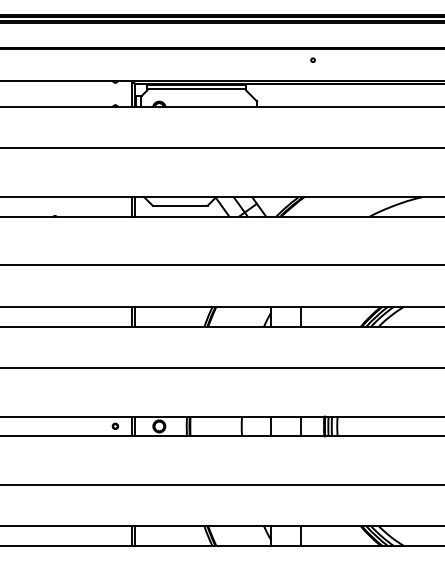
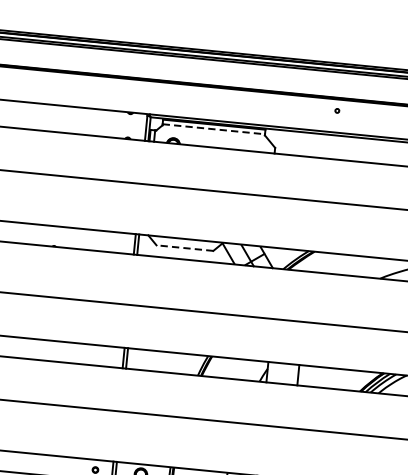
line: (197, 89) -> (214, 129), solid -> dashed
line: (179, 205) -> (184, 247), solid -> dashed

